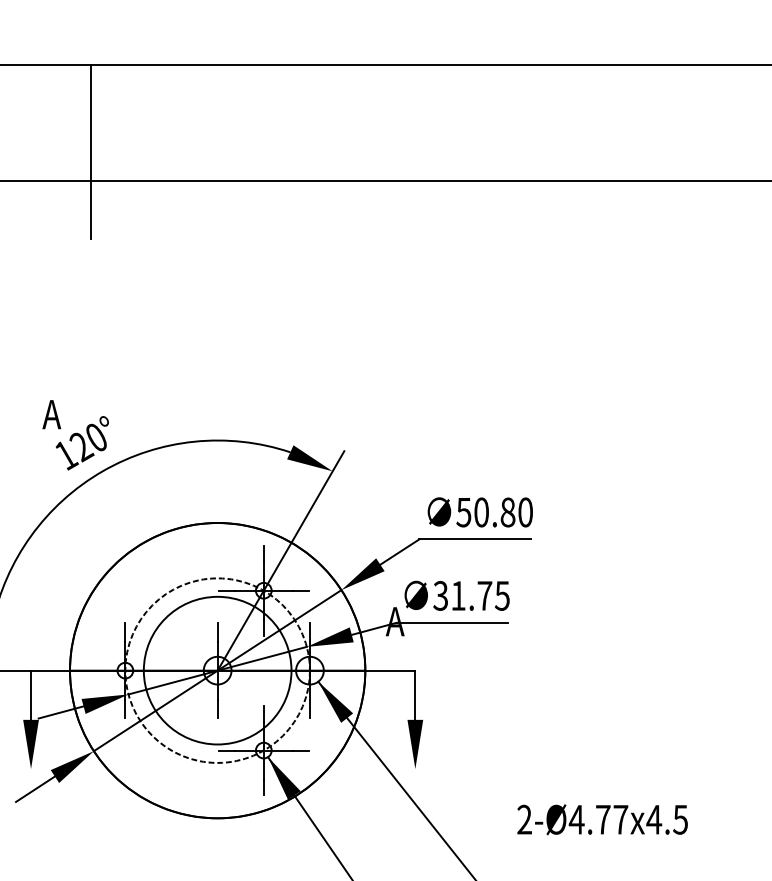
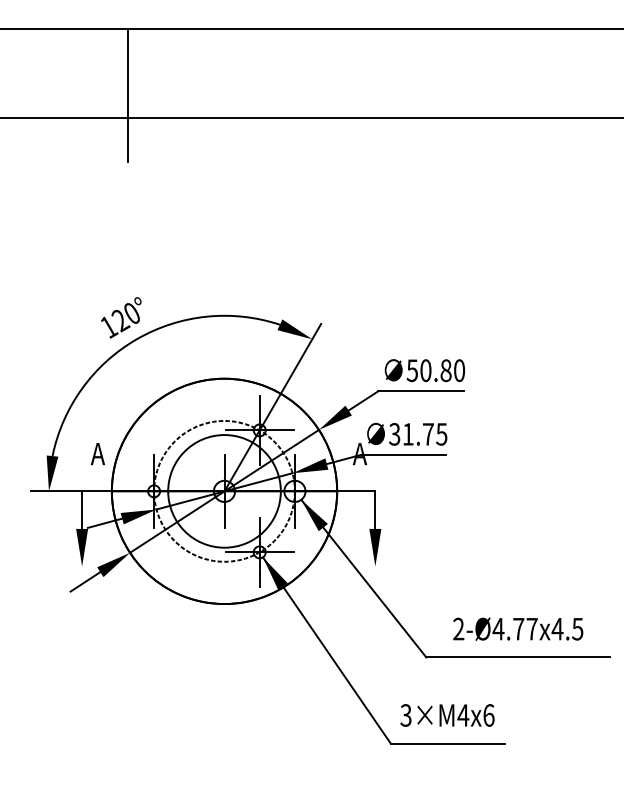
text: (51, 415) -> (97, 454), moved
text: (602, 818) -> (518, 628), moved

